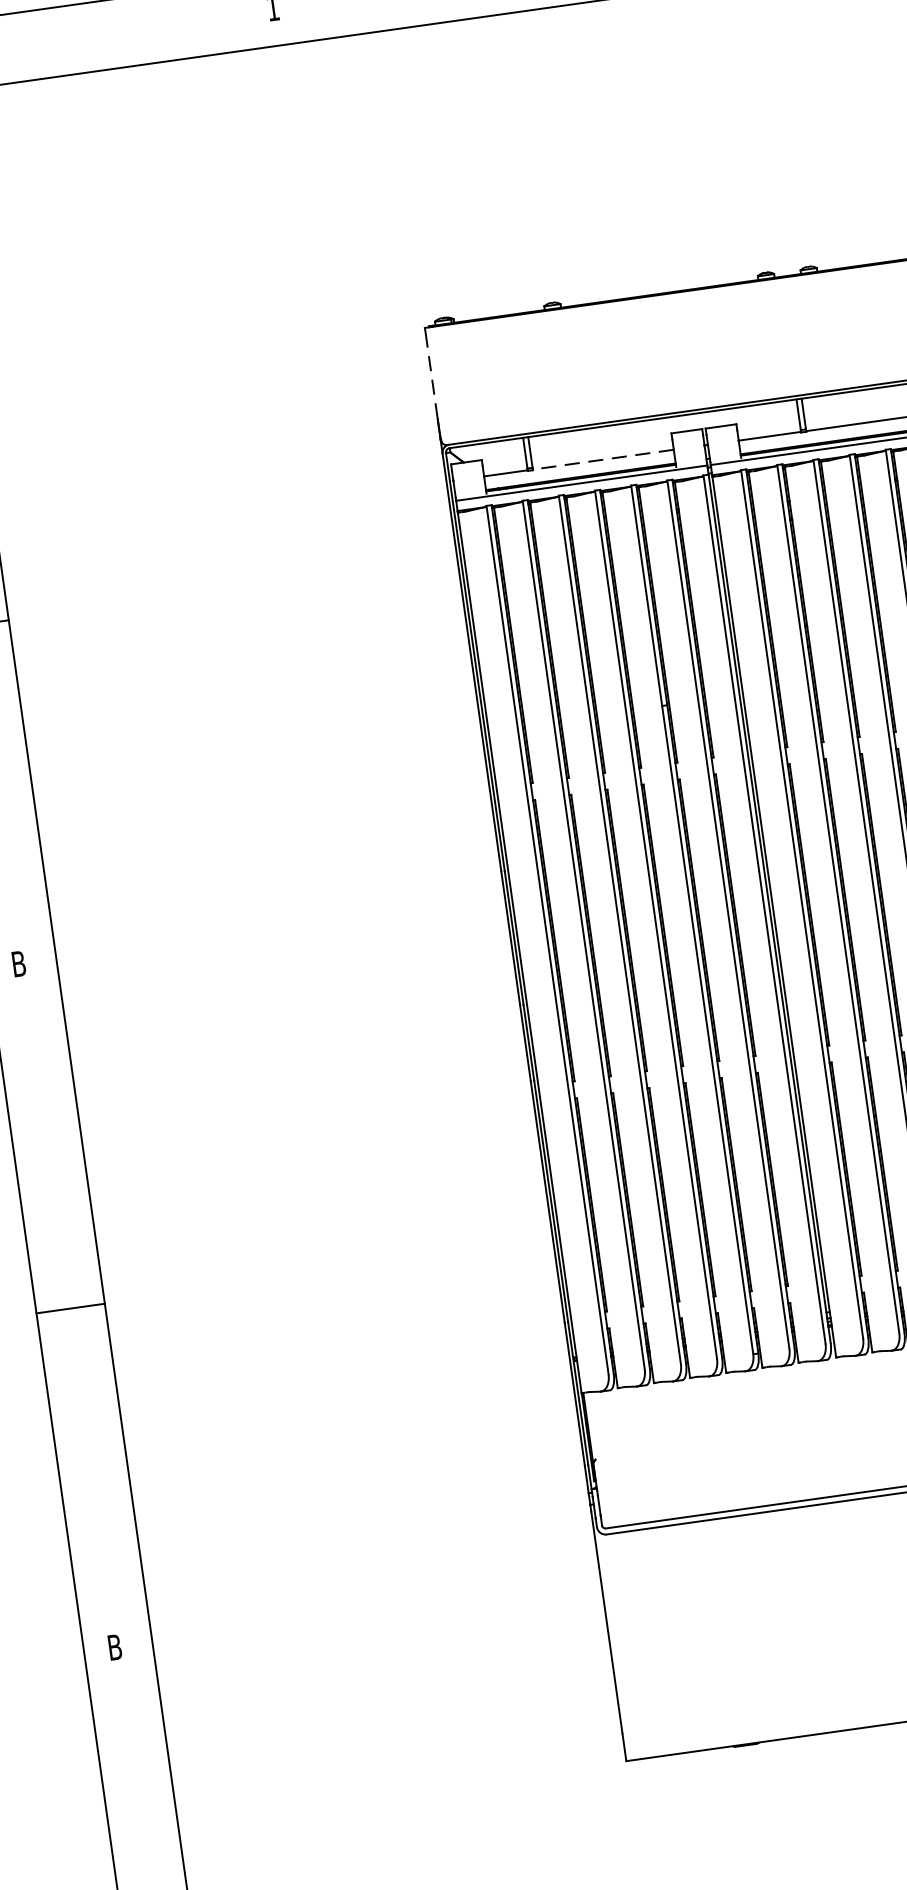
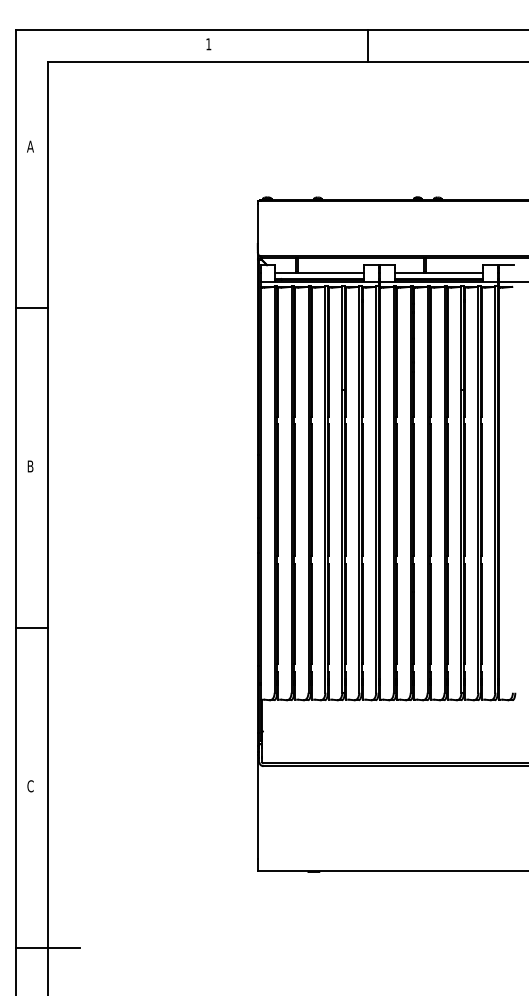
line: (430, 376) -> (257, 223), dashed -> solid
line: (603, 459) -> (331, 272), dashed -> solid
text: (114, 1647) -> (30, 786), B -> C

